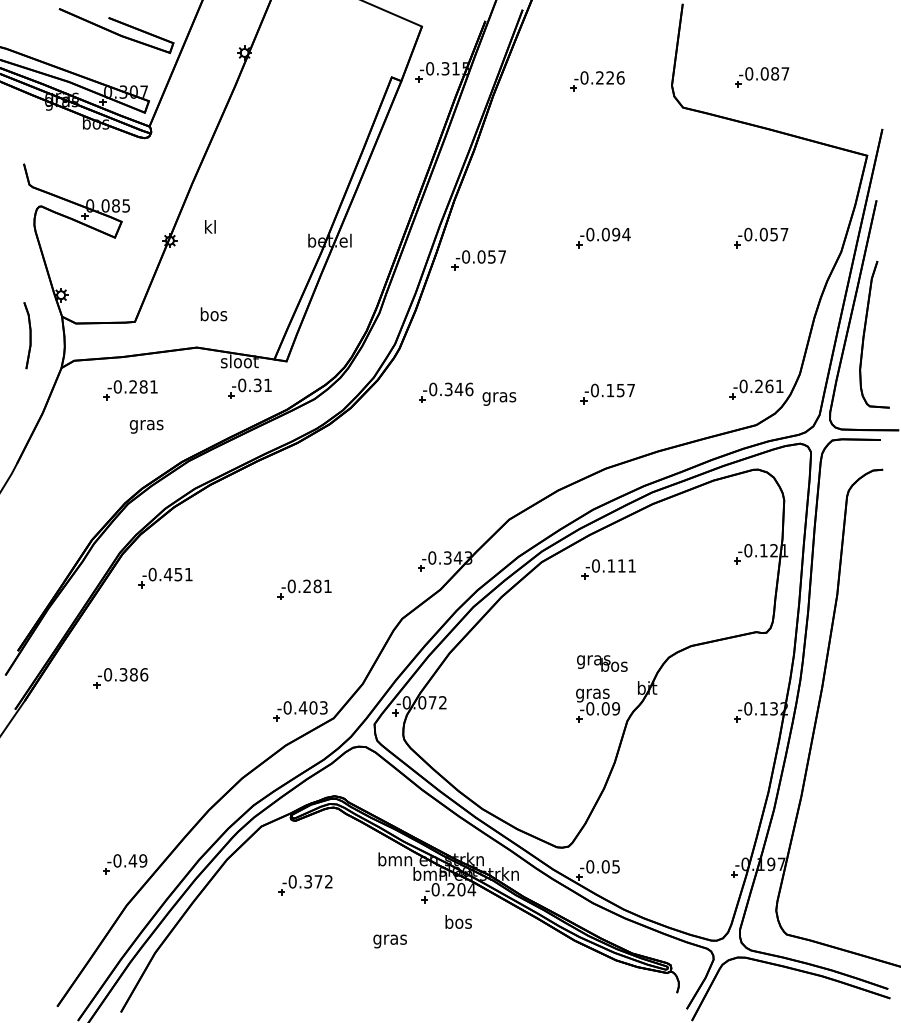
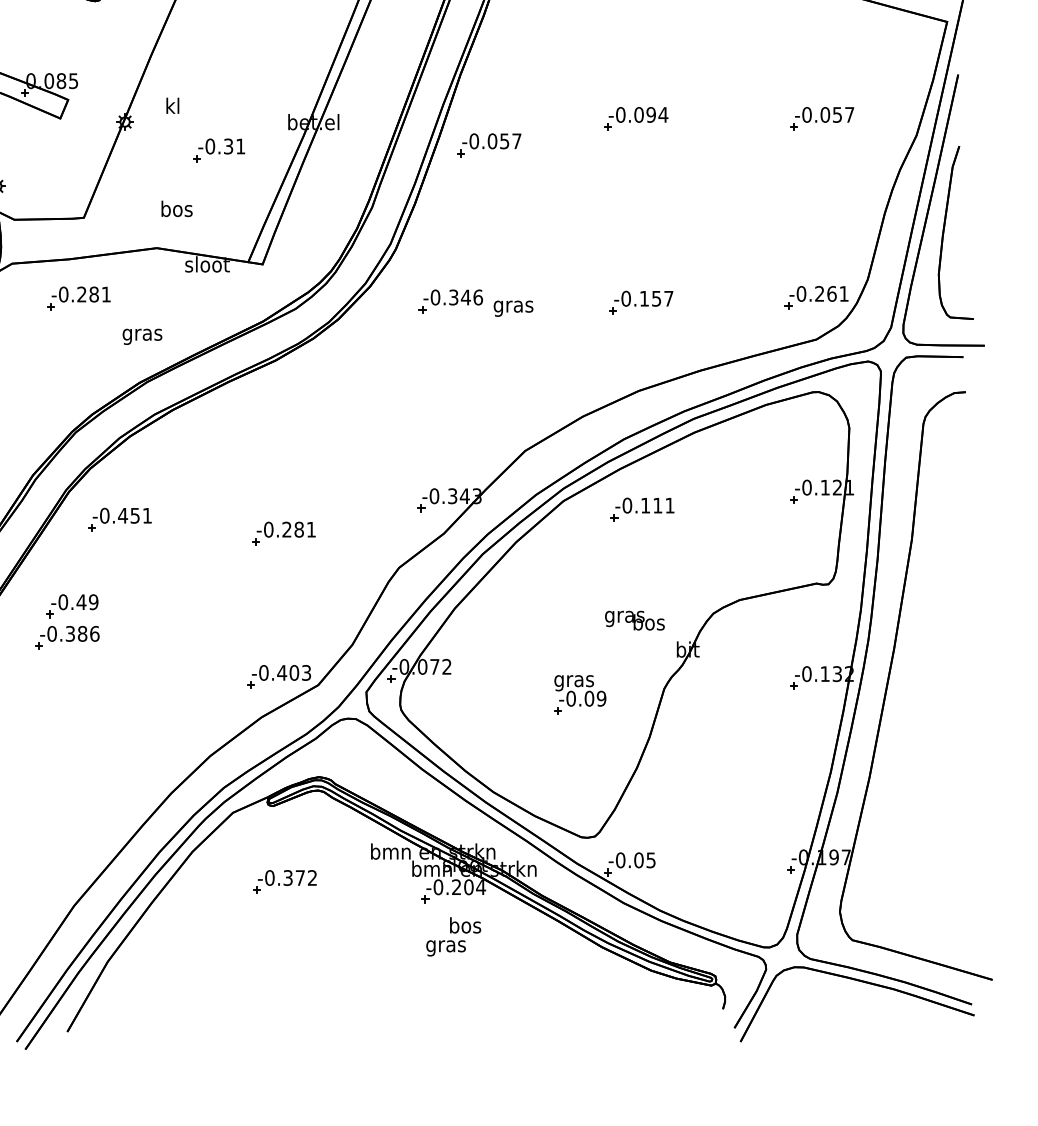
part: (249, 388) -> (218, 150), moved
text: (146, 426) -> (142, 336), moved
part: (598, 705) -> (580, 694), moved
part: (125, 864) -> (72, 606), moved
text: (389, 941) -> (445, 948), moved

